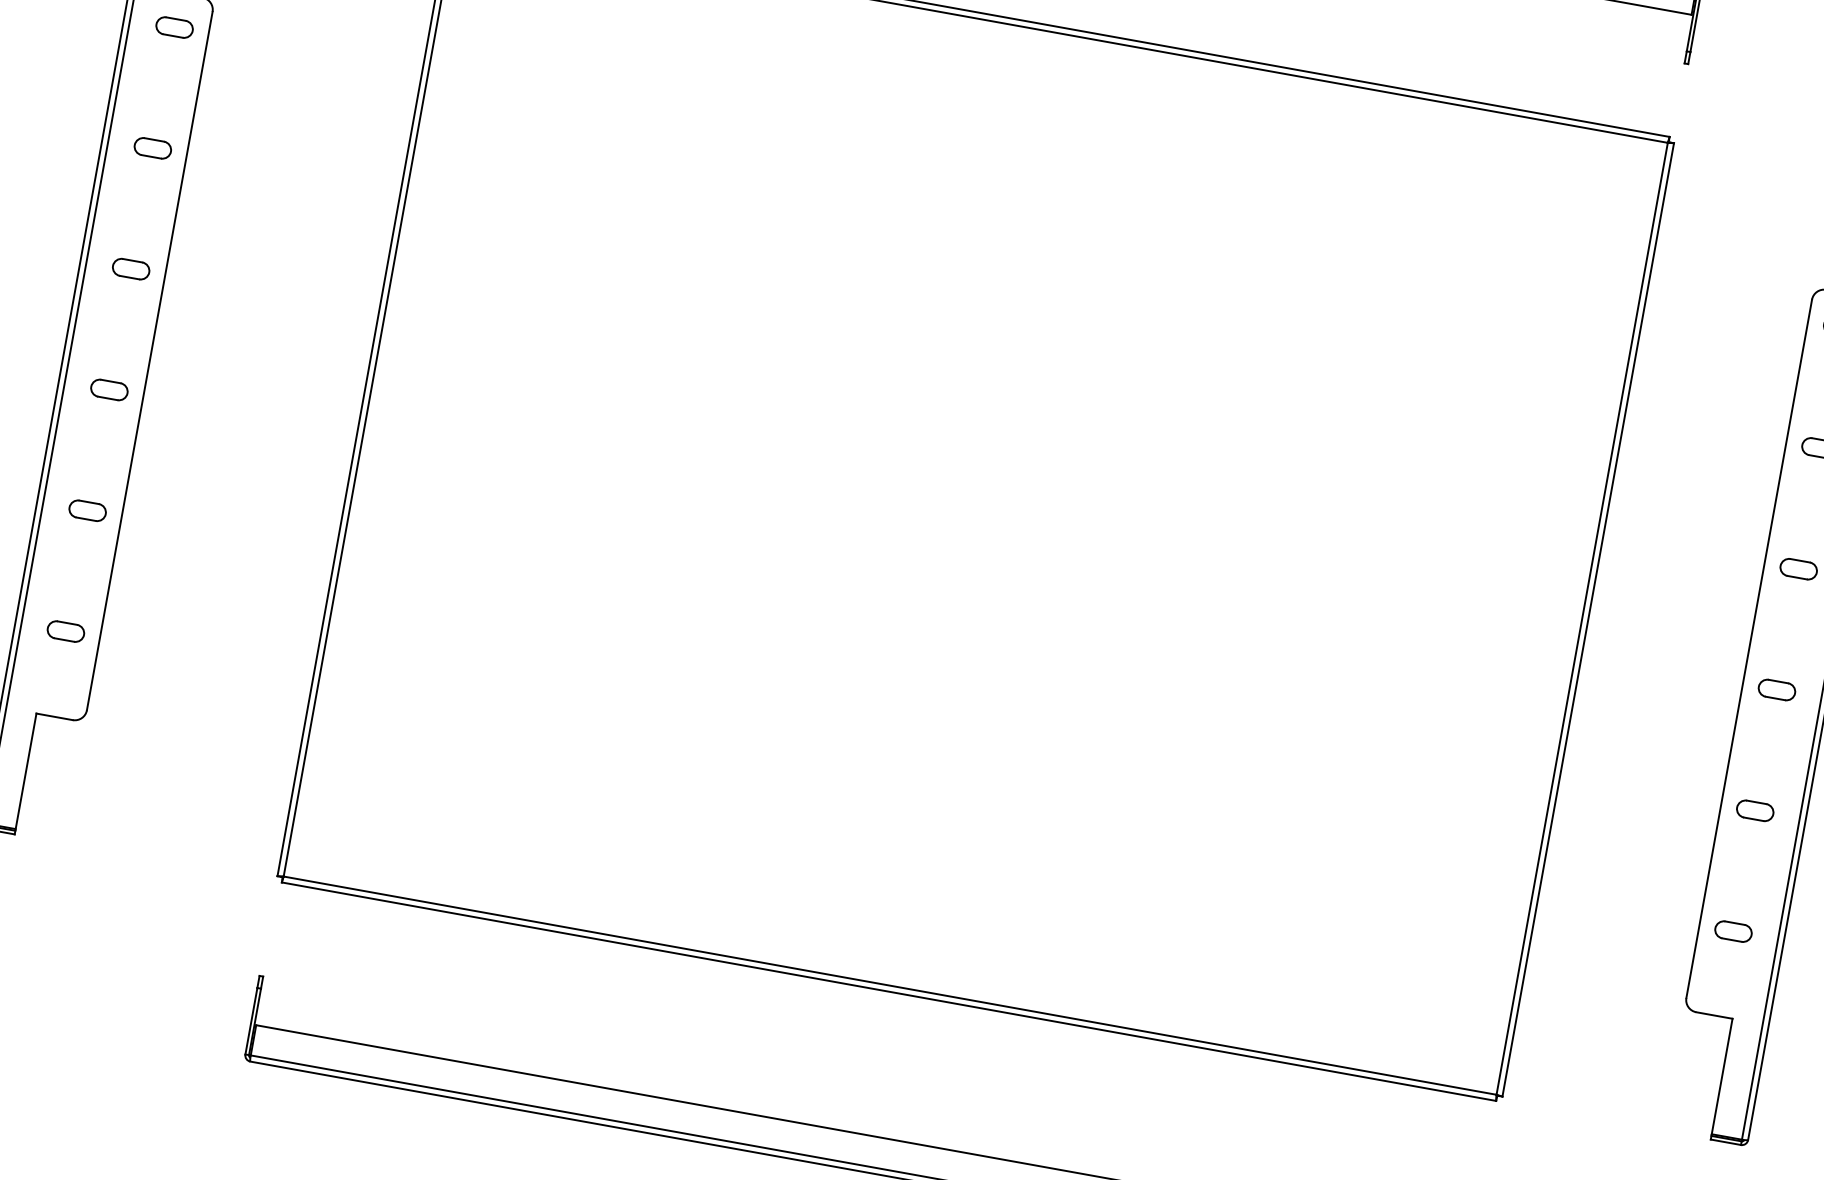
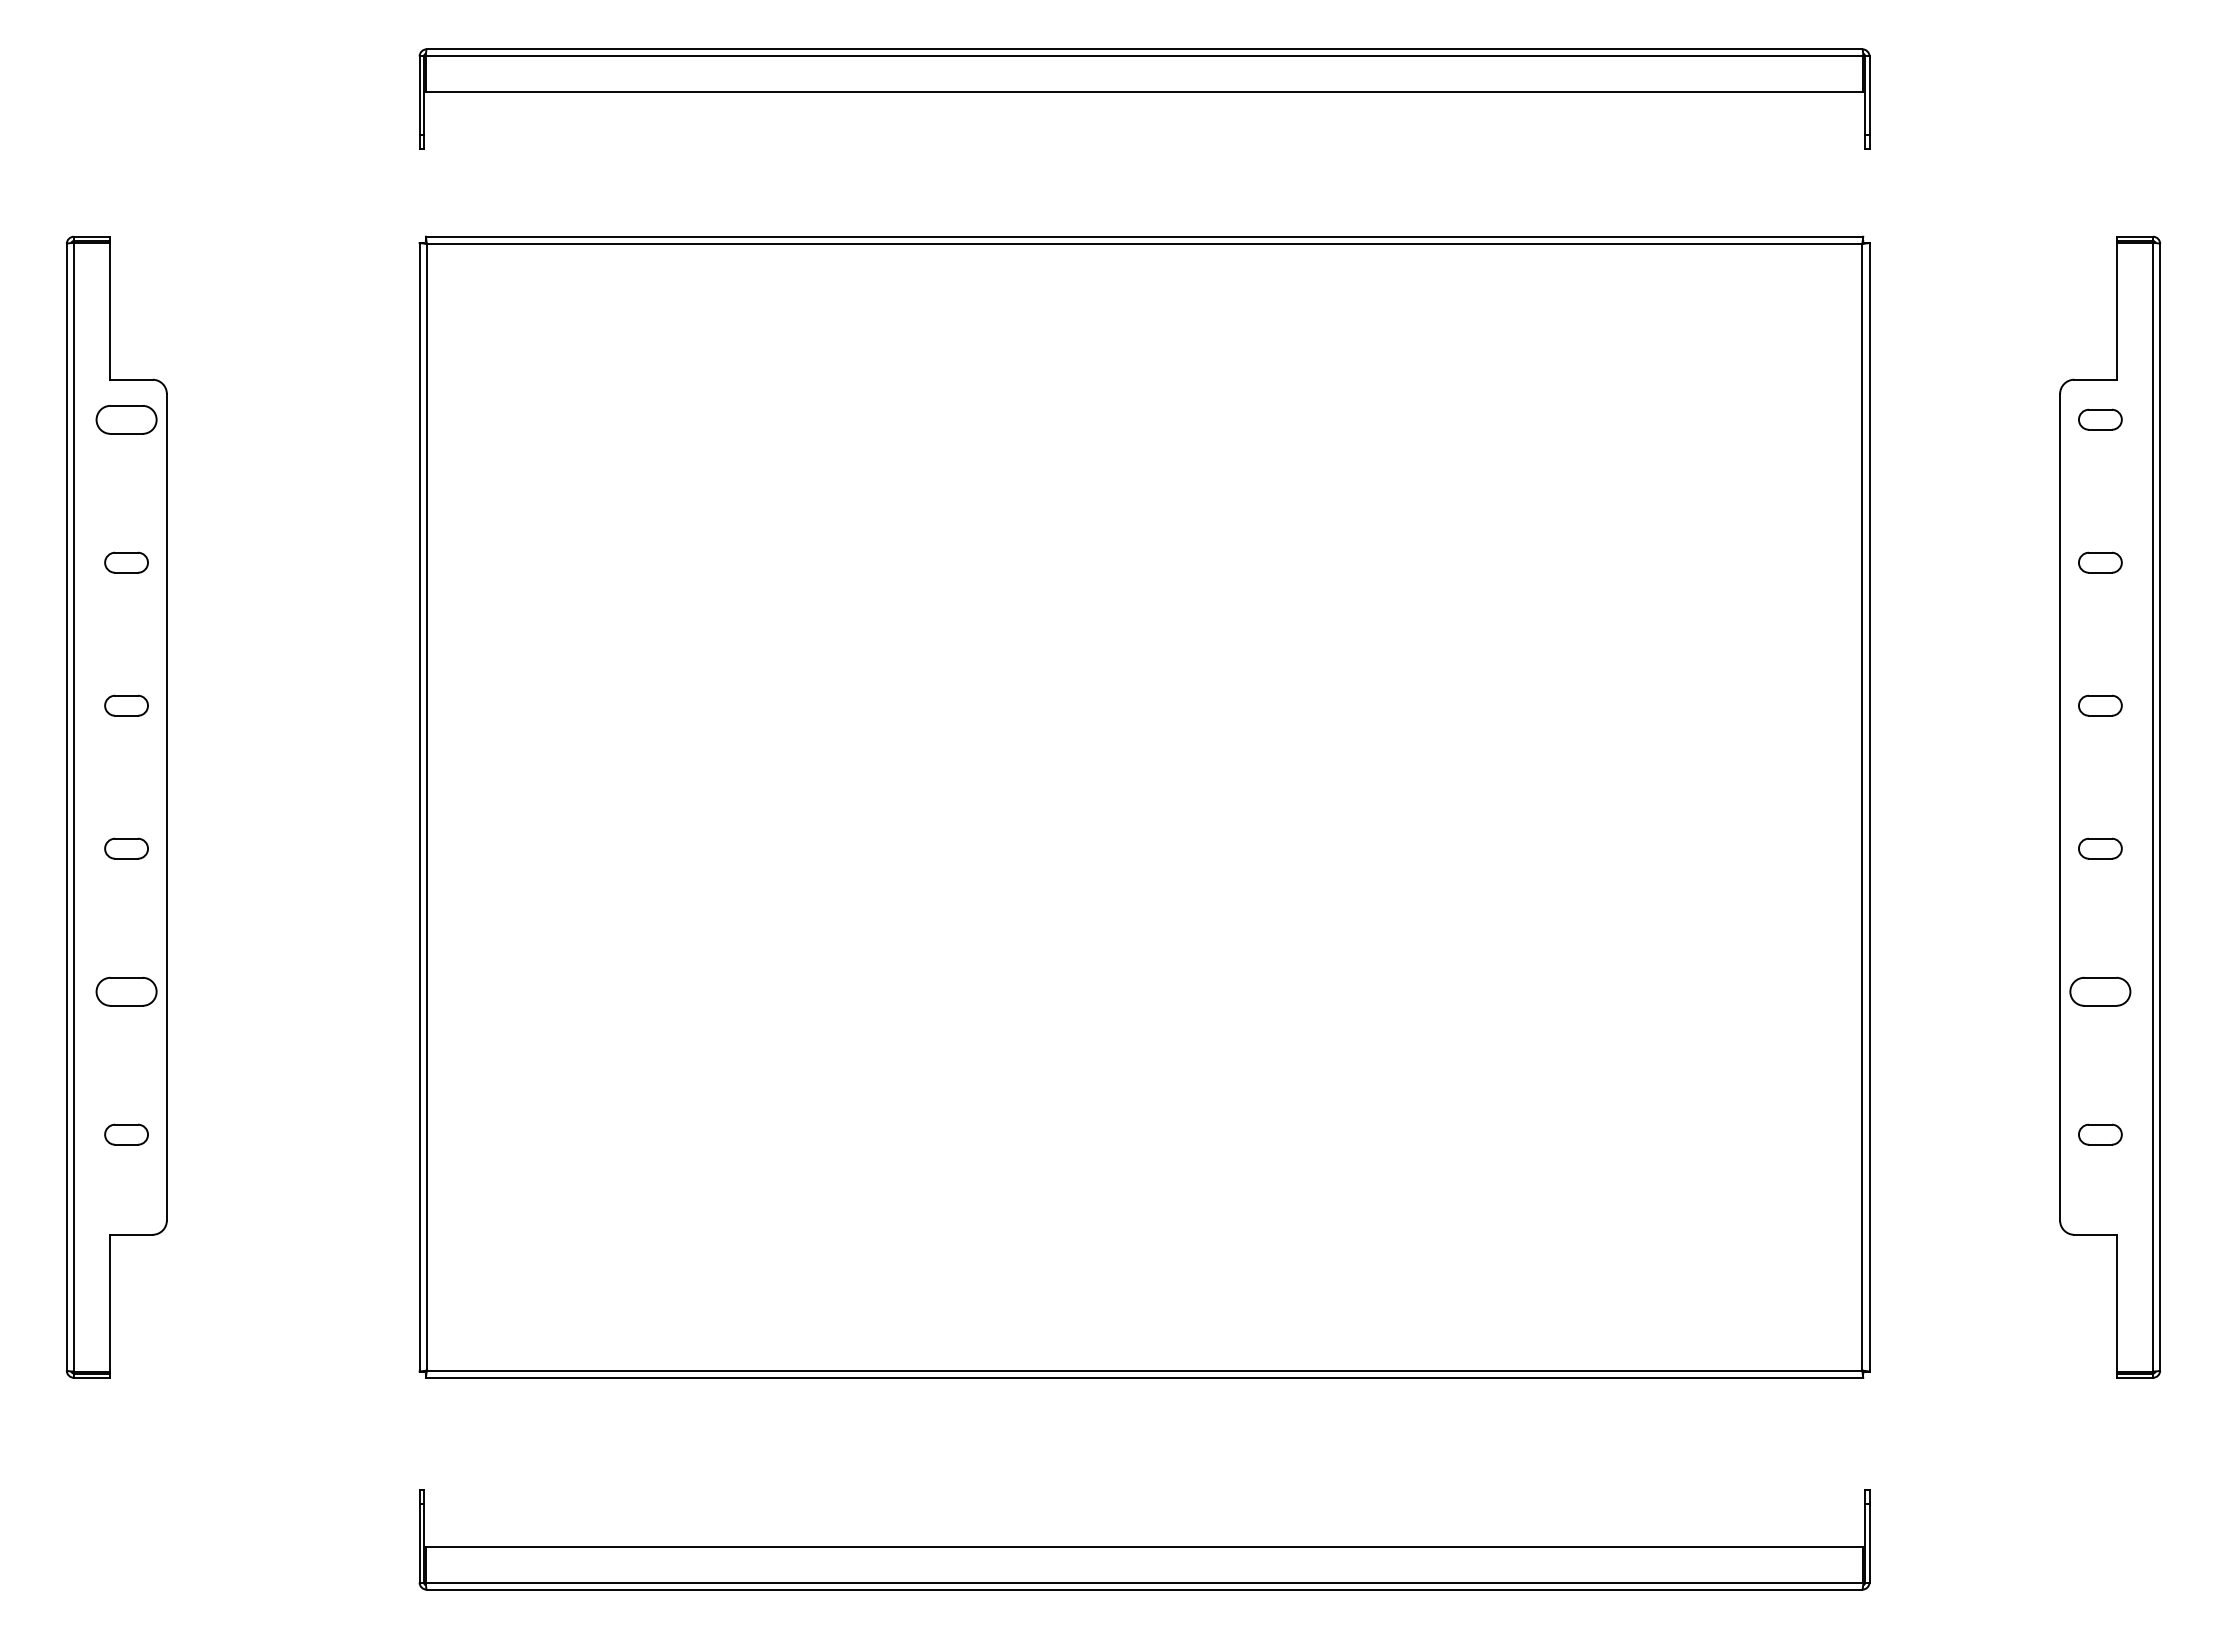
part: (174, 27) -> (126, 419), size x1.4
part: (87, 510) -> (126, 991), size x1.4
part: (1755, 810) -> (2100, 991), size x1.4

